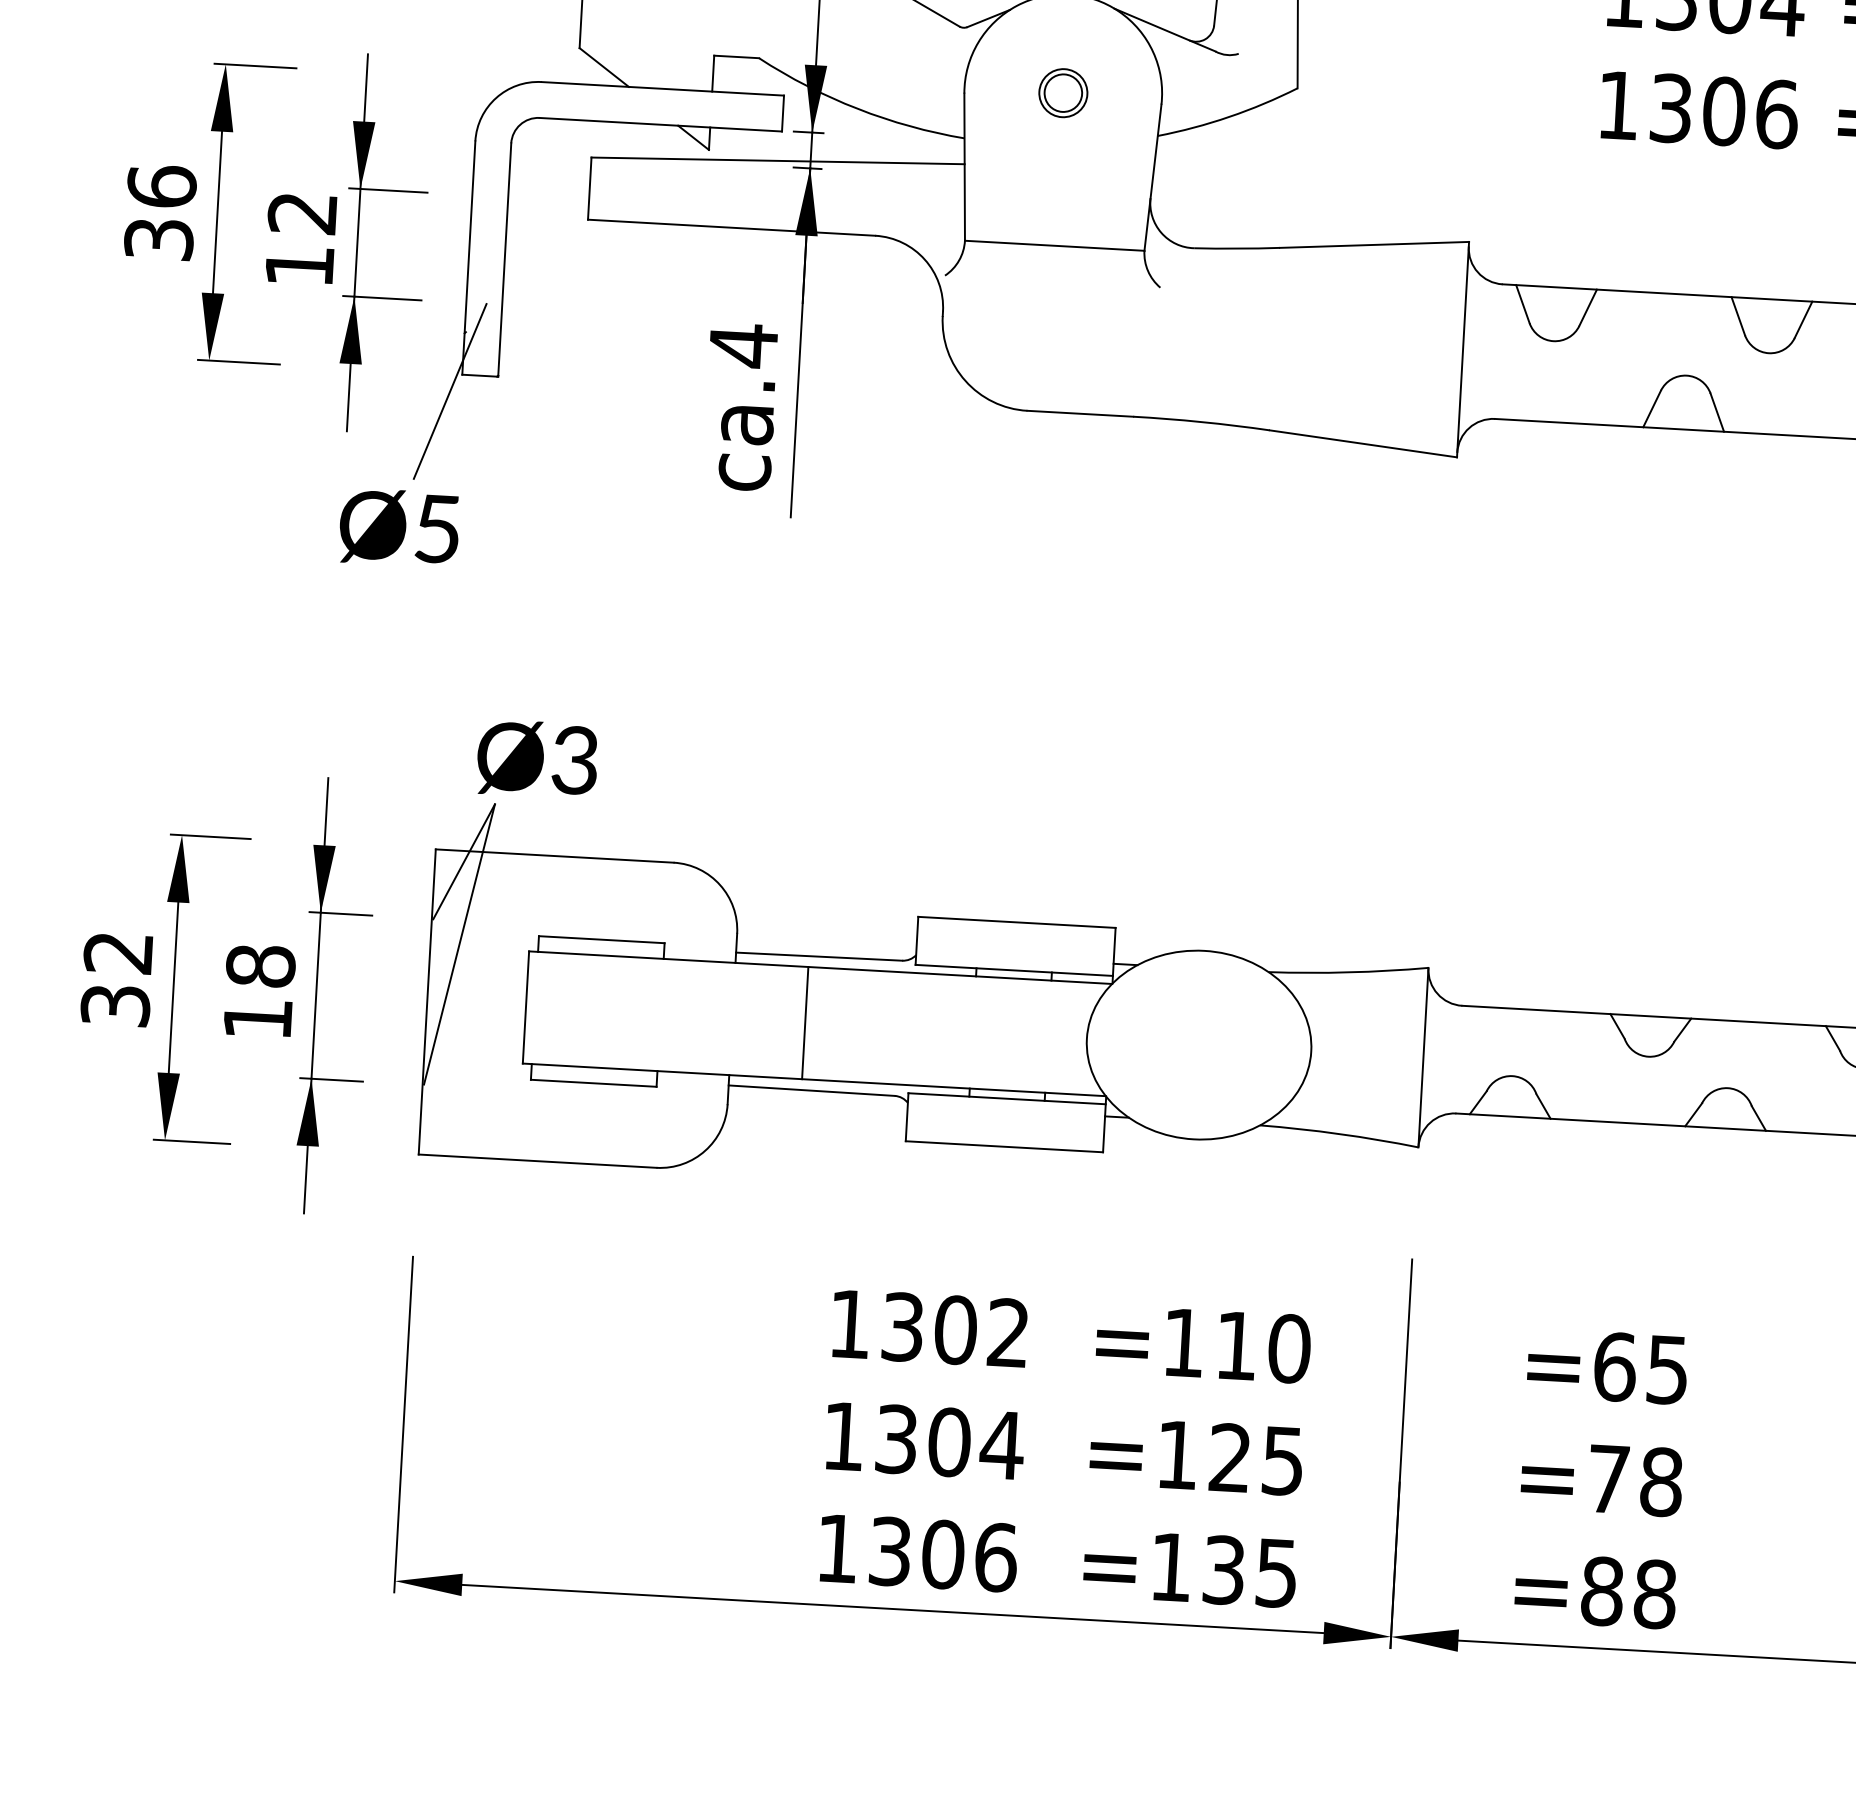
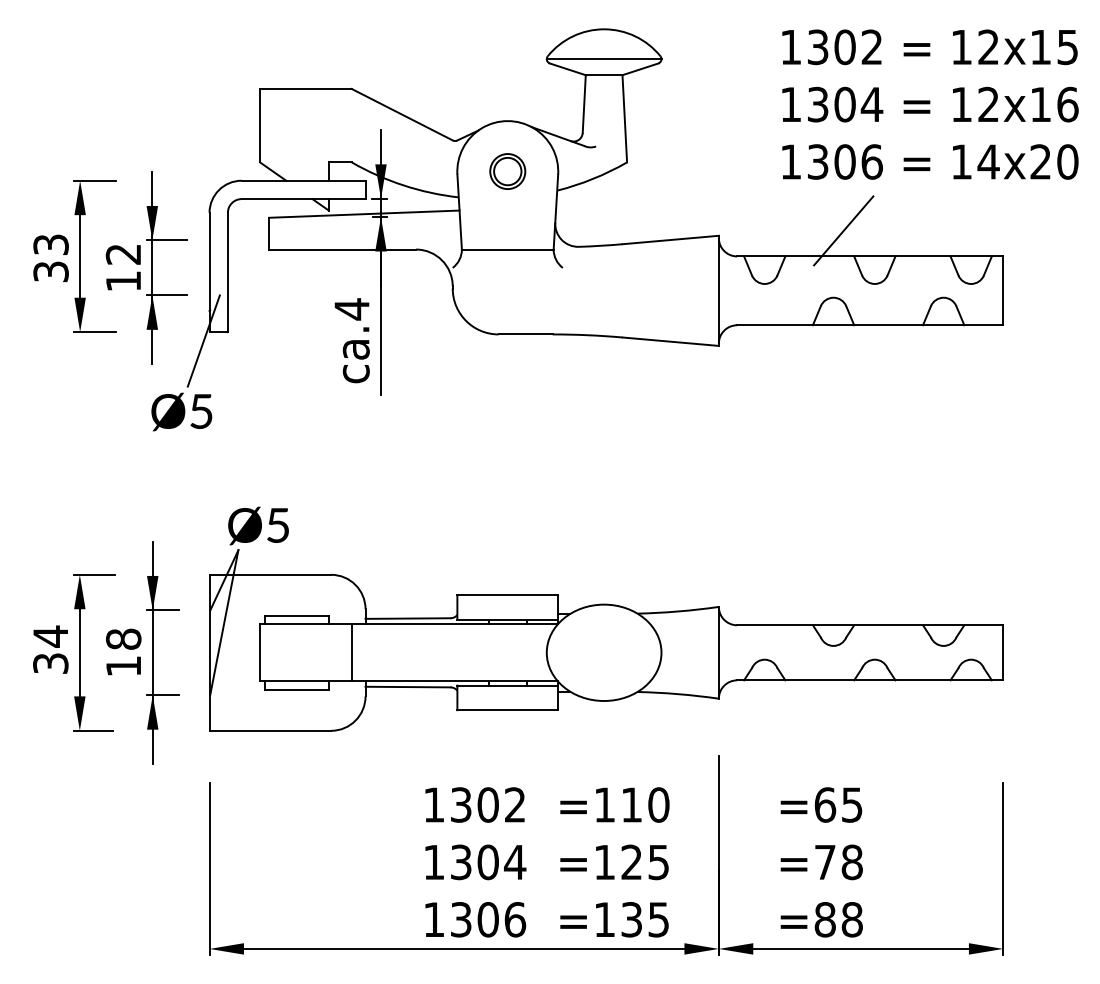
part: (1062, 93) -> (507, 171), size x1.43
text: (160, 185) -> (50, 244), 36 -> 33
line: (1713, 245) -> (843, 230), added
text: (574, 760) -> (277, 525), Ø3 -> Ø5
text: (117, 952) -> (50, 636), 32 -> 34
line: (804, 1022) -> (351, 652), moved

